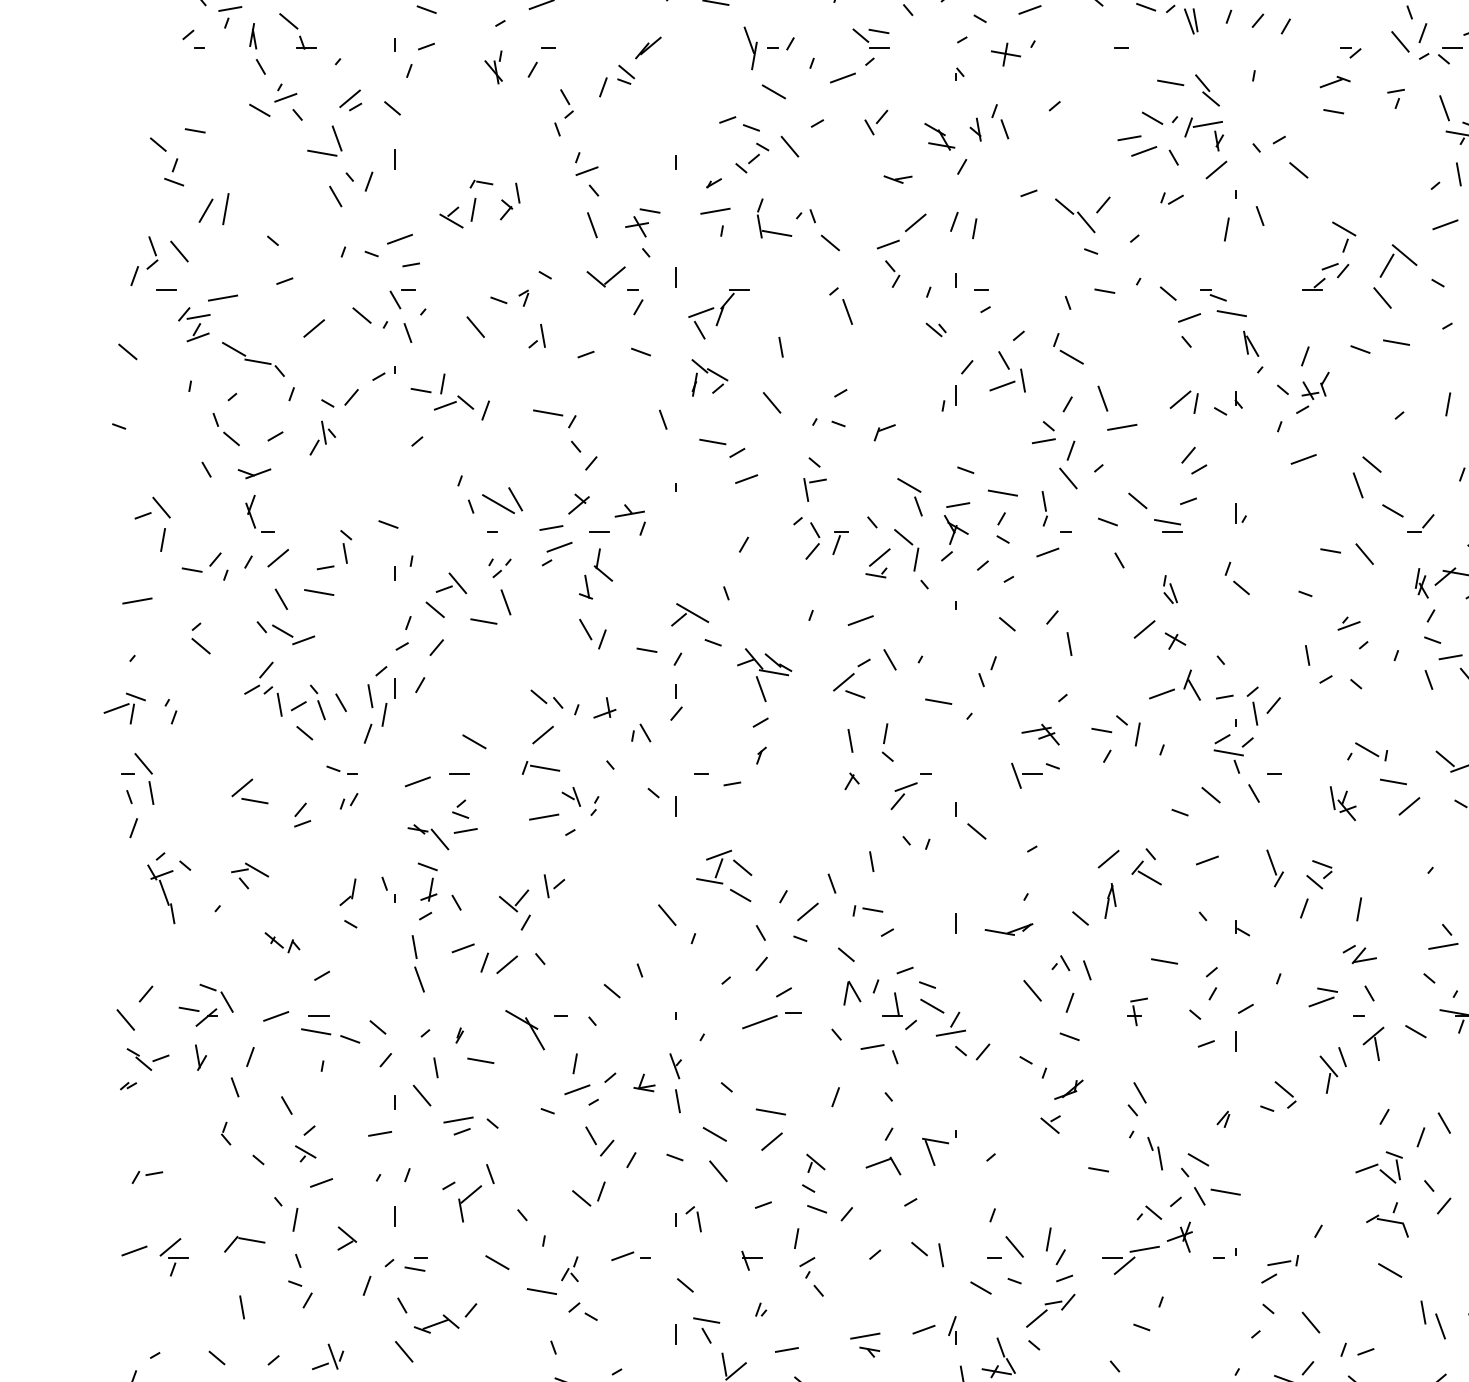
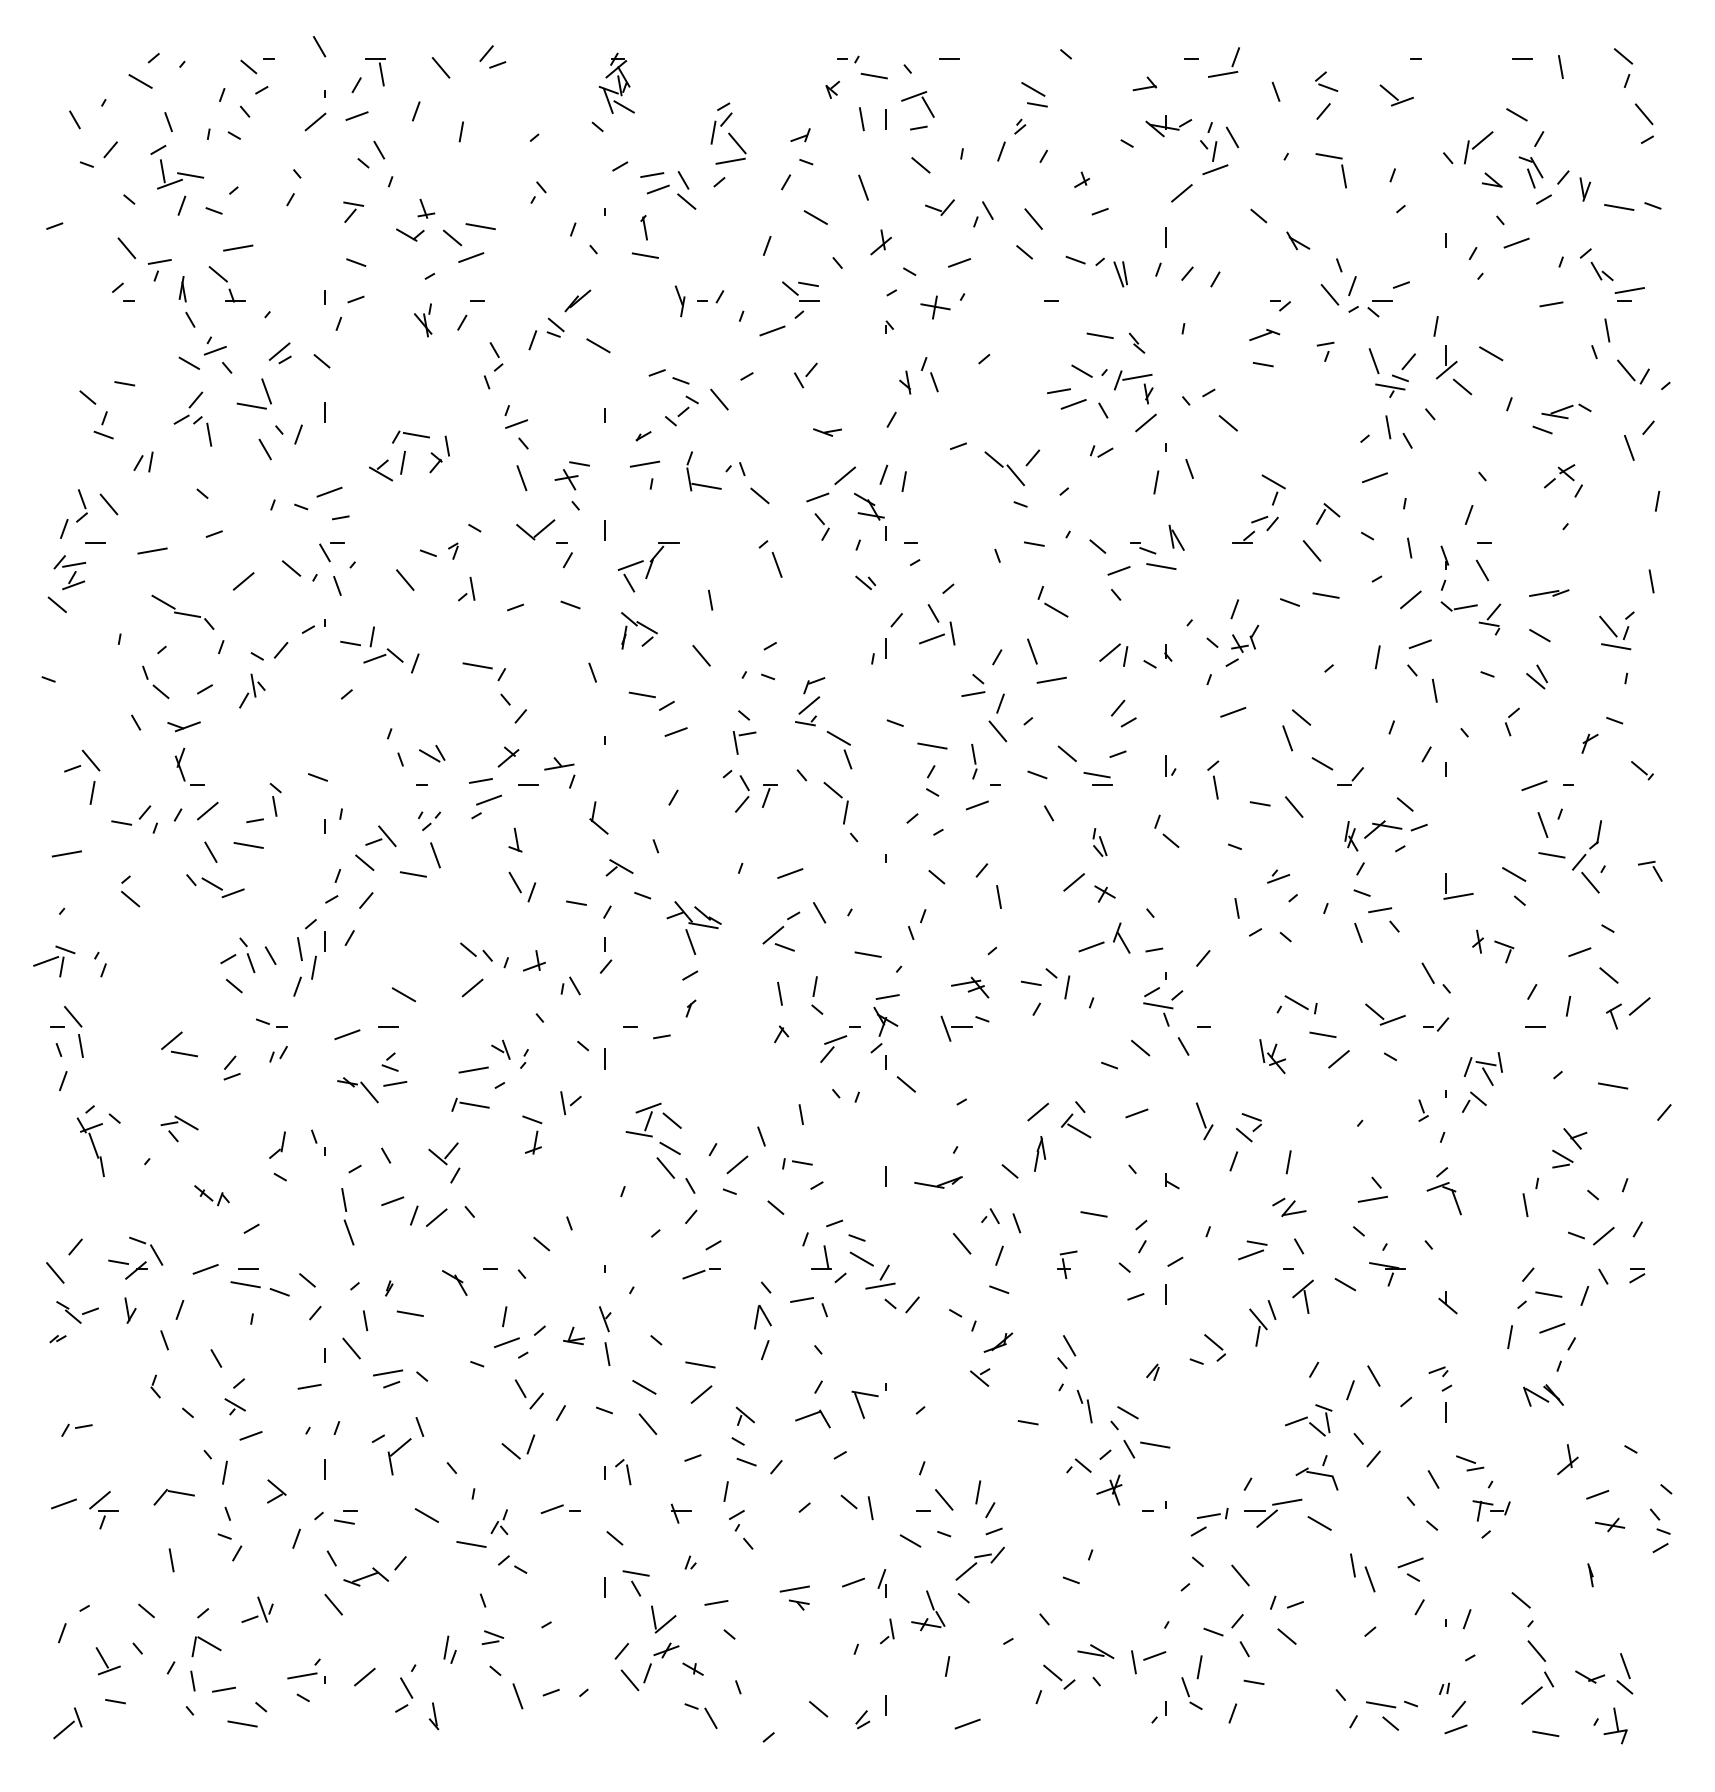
part: (749, 48) -> (679, 301), size x0.71
part: (1206, 89) -> (1136, 342), size x0.62
line: (773, 91) -> (598, 345), moved
part: (939, 136) -> (869, 506), moved
part: (480, 183) -> (410, 436), size x1.67
part: (213, 208) -> (143, 461), size x0.62
part: (1398, 260) -> (1328, 513), size x0.62
part: (193, 324) -> (69, 572), moved
part: (1250, 343) -> (1176, 537), moved
part: (1067, 348) -> (1052, 601), moved
part: (502, 500) -> (432, 753), size x0.62
part: (954, 531) -> (884, 1023), moved
part: (877, 563) -> (807, 711), moved
part: (602, 564) -> (598, 817), moved
part: (689, 614) -> (619, 867), size x0.71
part: (262, 688) -> (192, 418), moved
part: (1252, 705) -> (1213, 779), moved
part: (540, 767) -> (470, 1104), moved
part: (427, 881) -> (532, 1134), moved
part: (553, 886) -> (570, 1103), moved
line: (666, 914) -> (665, 1167), moved
part: (851, 993) -> (762, 1317), moved
part: (771, 1020) -> (701, 1273), size x0.62
part: (524, 1029) -> (454, 1282), size x0.62
part: (1130, 1259) -> (1273, 1512), moved

